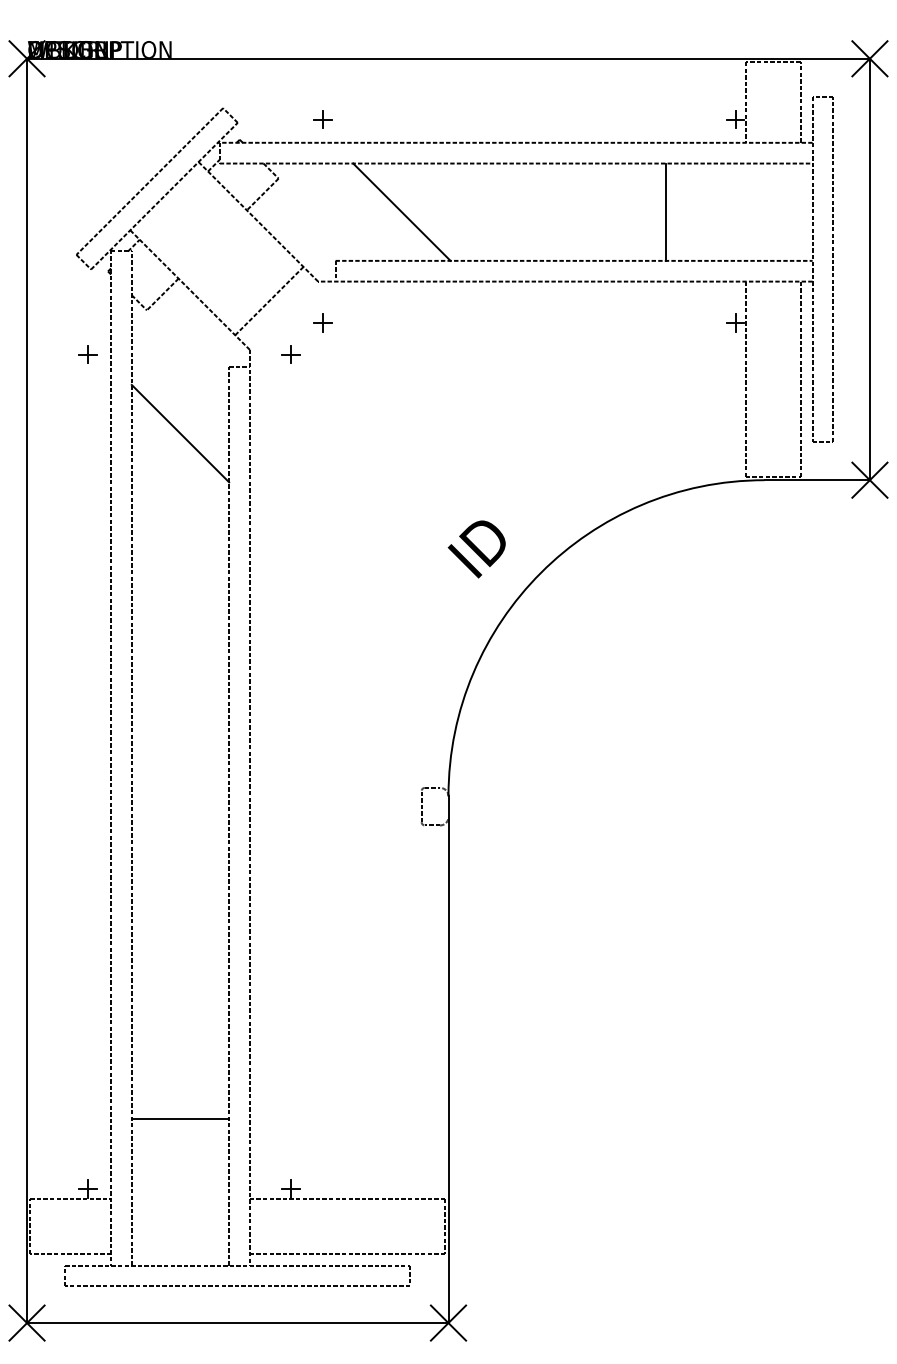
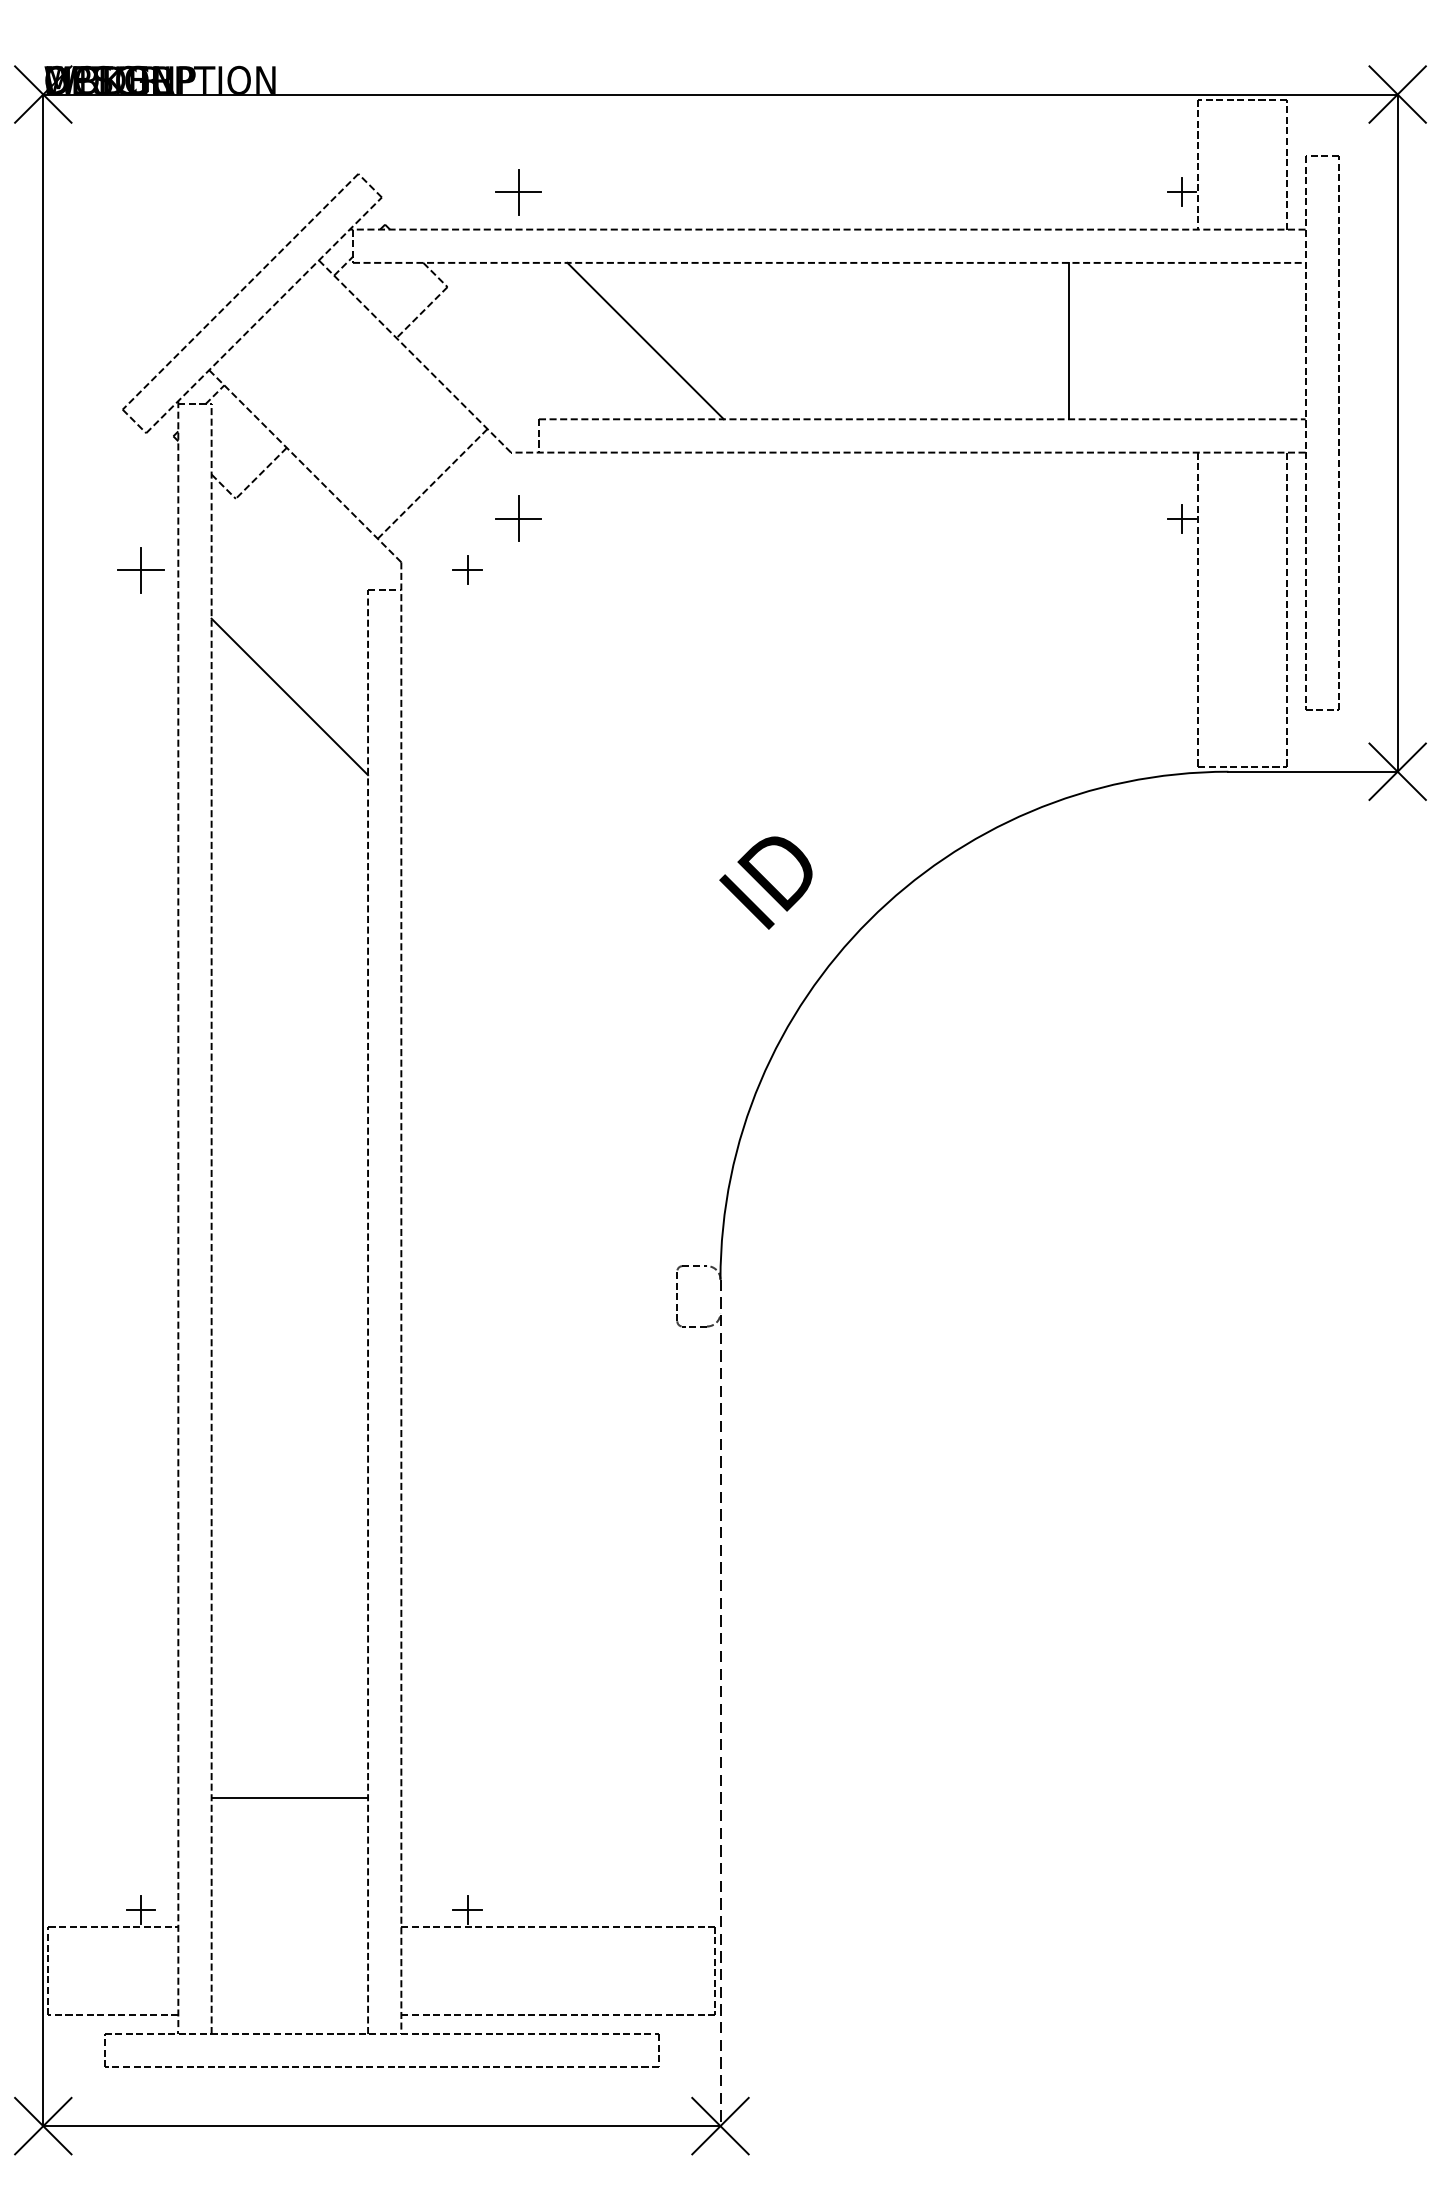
part: (322, 119) -> (518, 192), size x1.6
part: (322, 322) -> (518, 518), size x1.6
part: (87, 354) -> (140, 569), size x1.6
line: (448, 1060) -> (720, 1704), solid -> dashed

